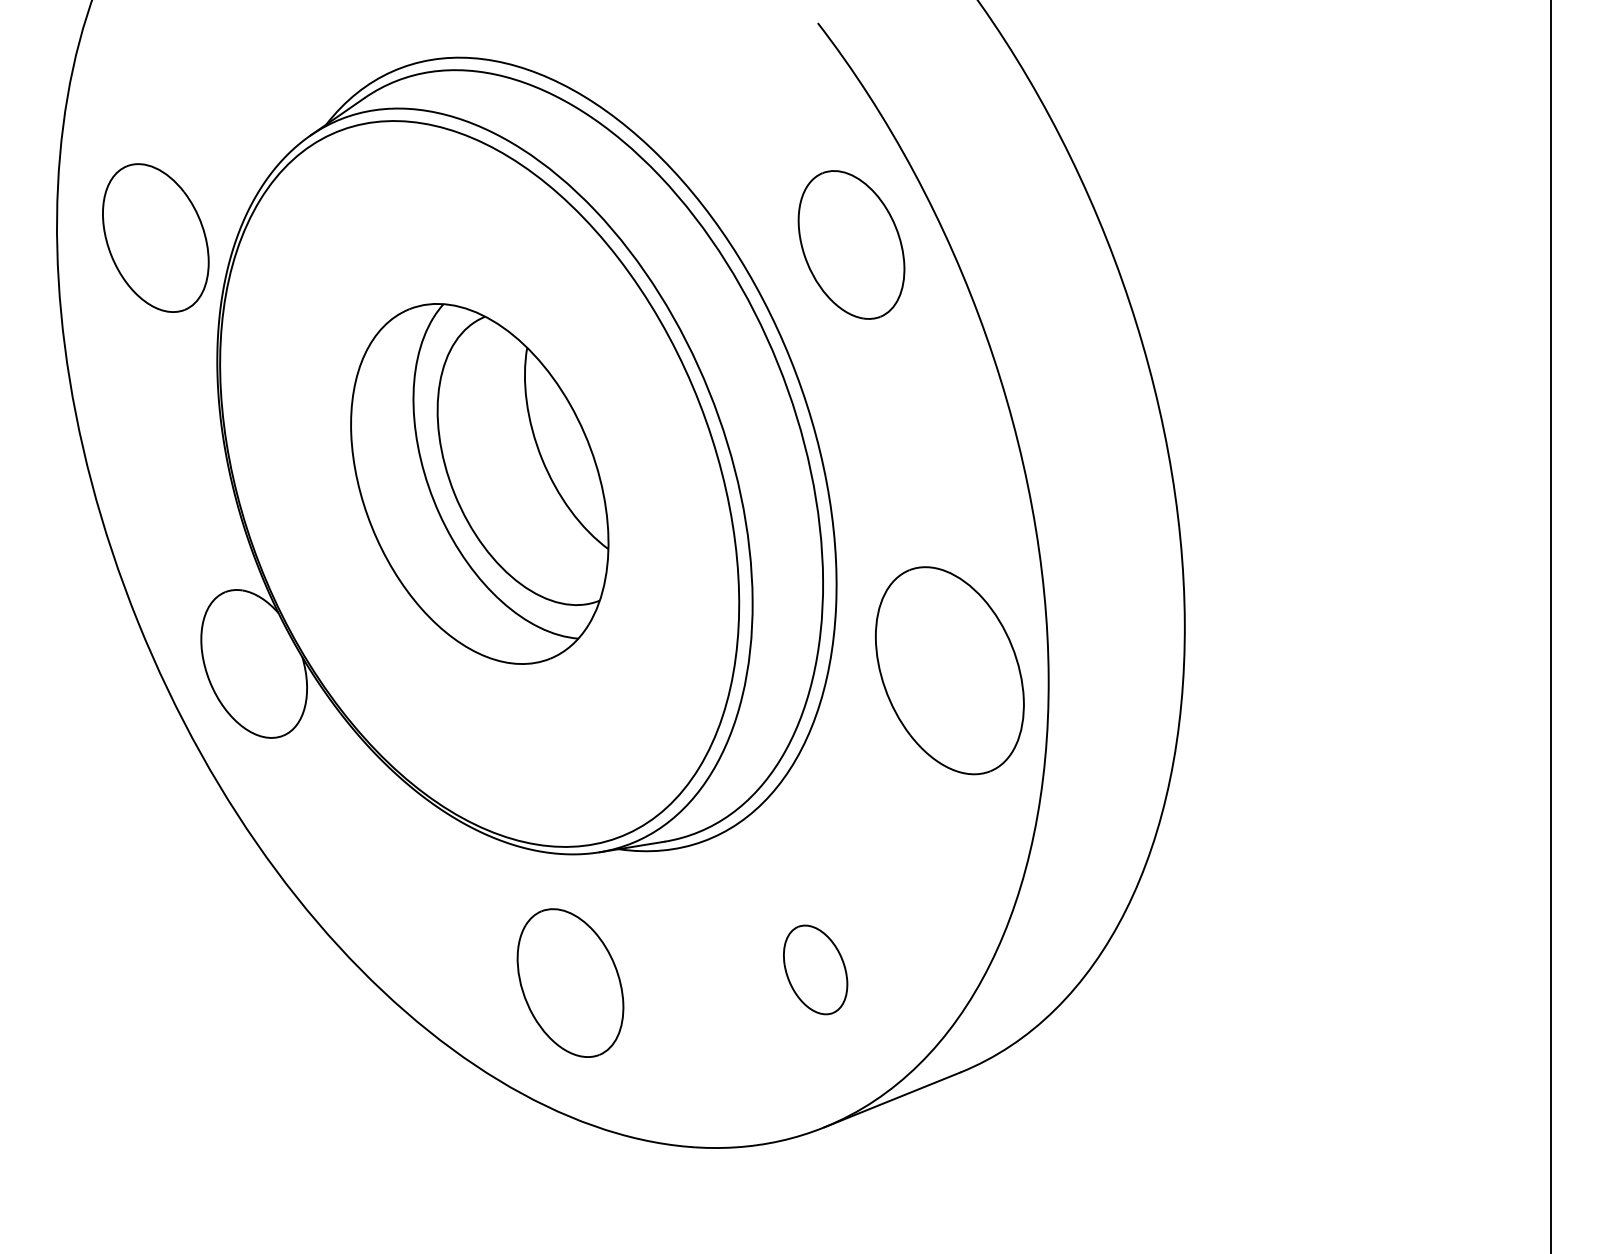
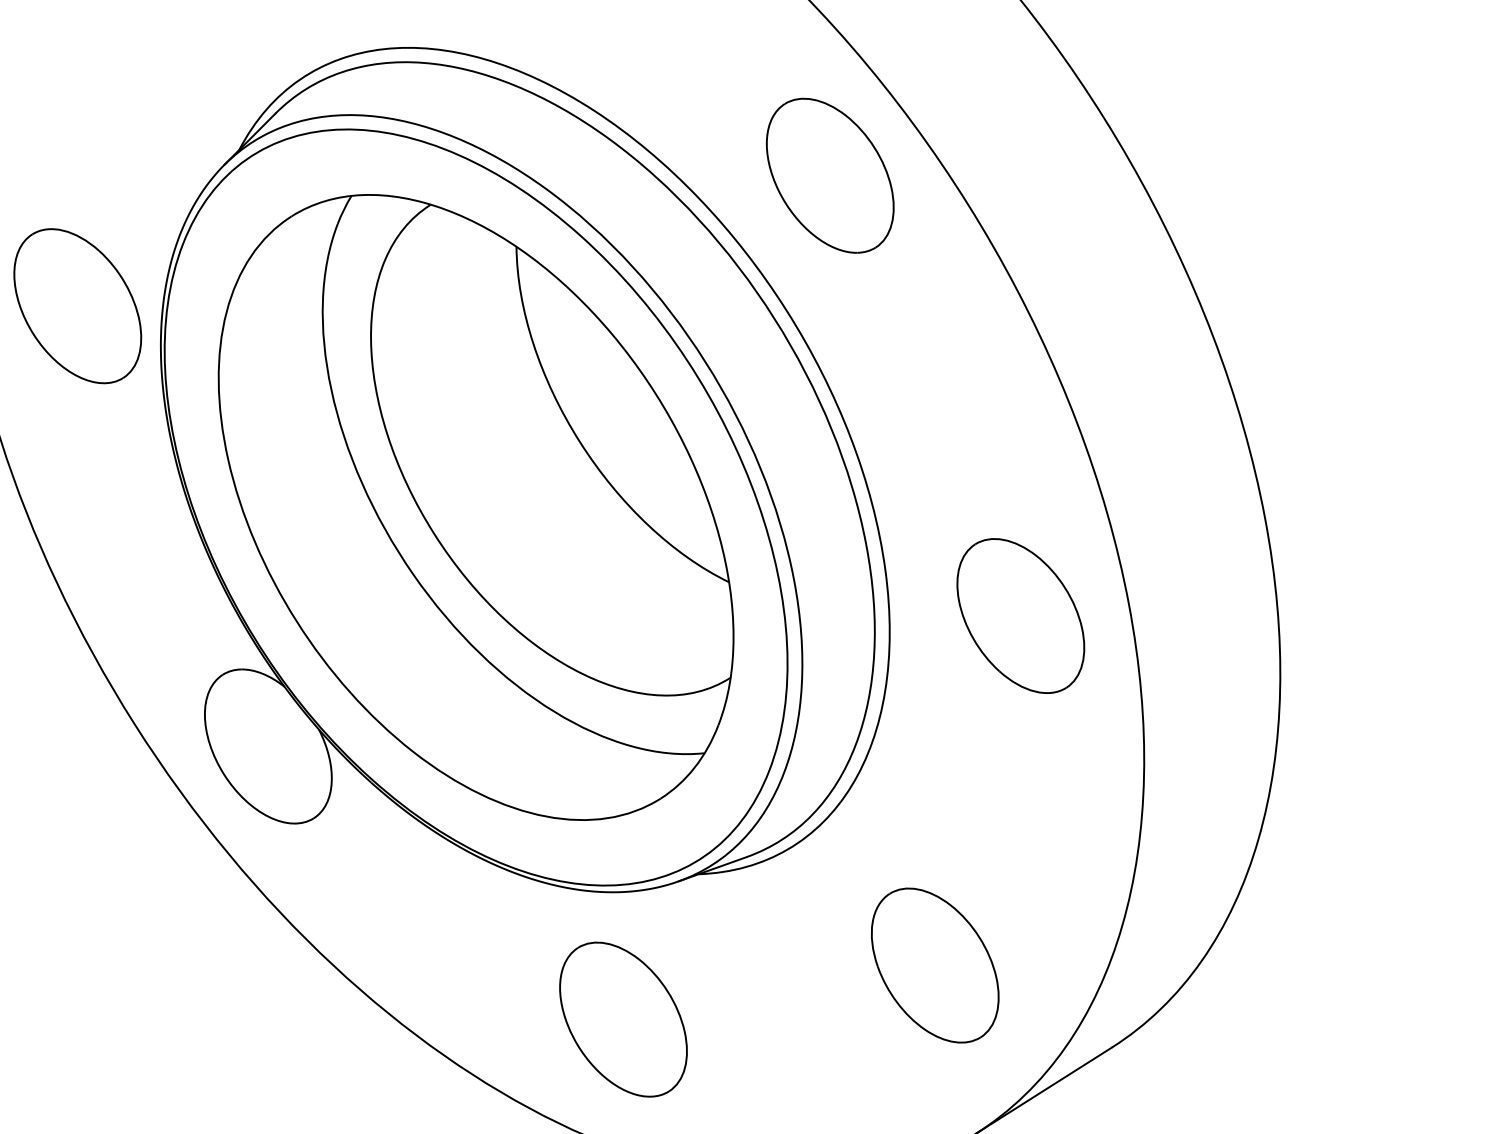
part: (479, 483) -> (475, 507), size x1.67
part: (949, 670) -> (1020, 615), size x0.71
part: (815, 969) -> (934, 965), size x1.67
part: (570, 982) -> (623, 1018), moved

